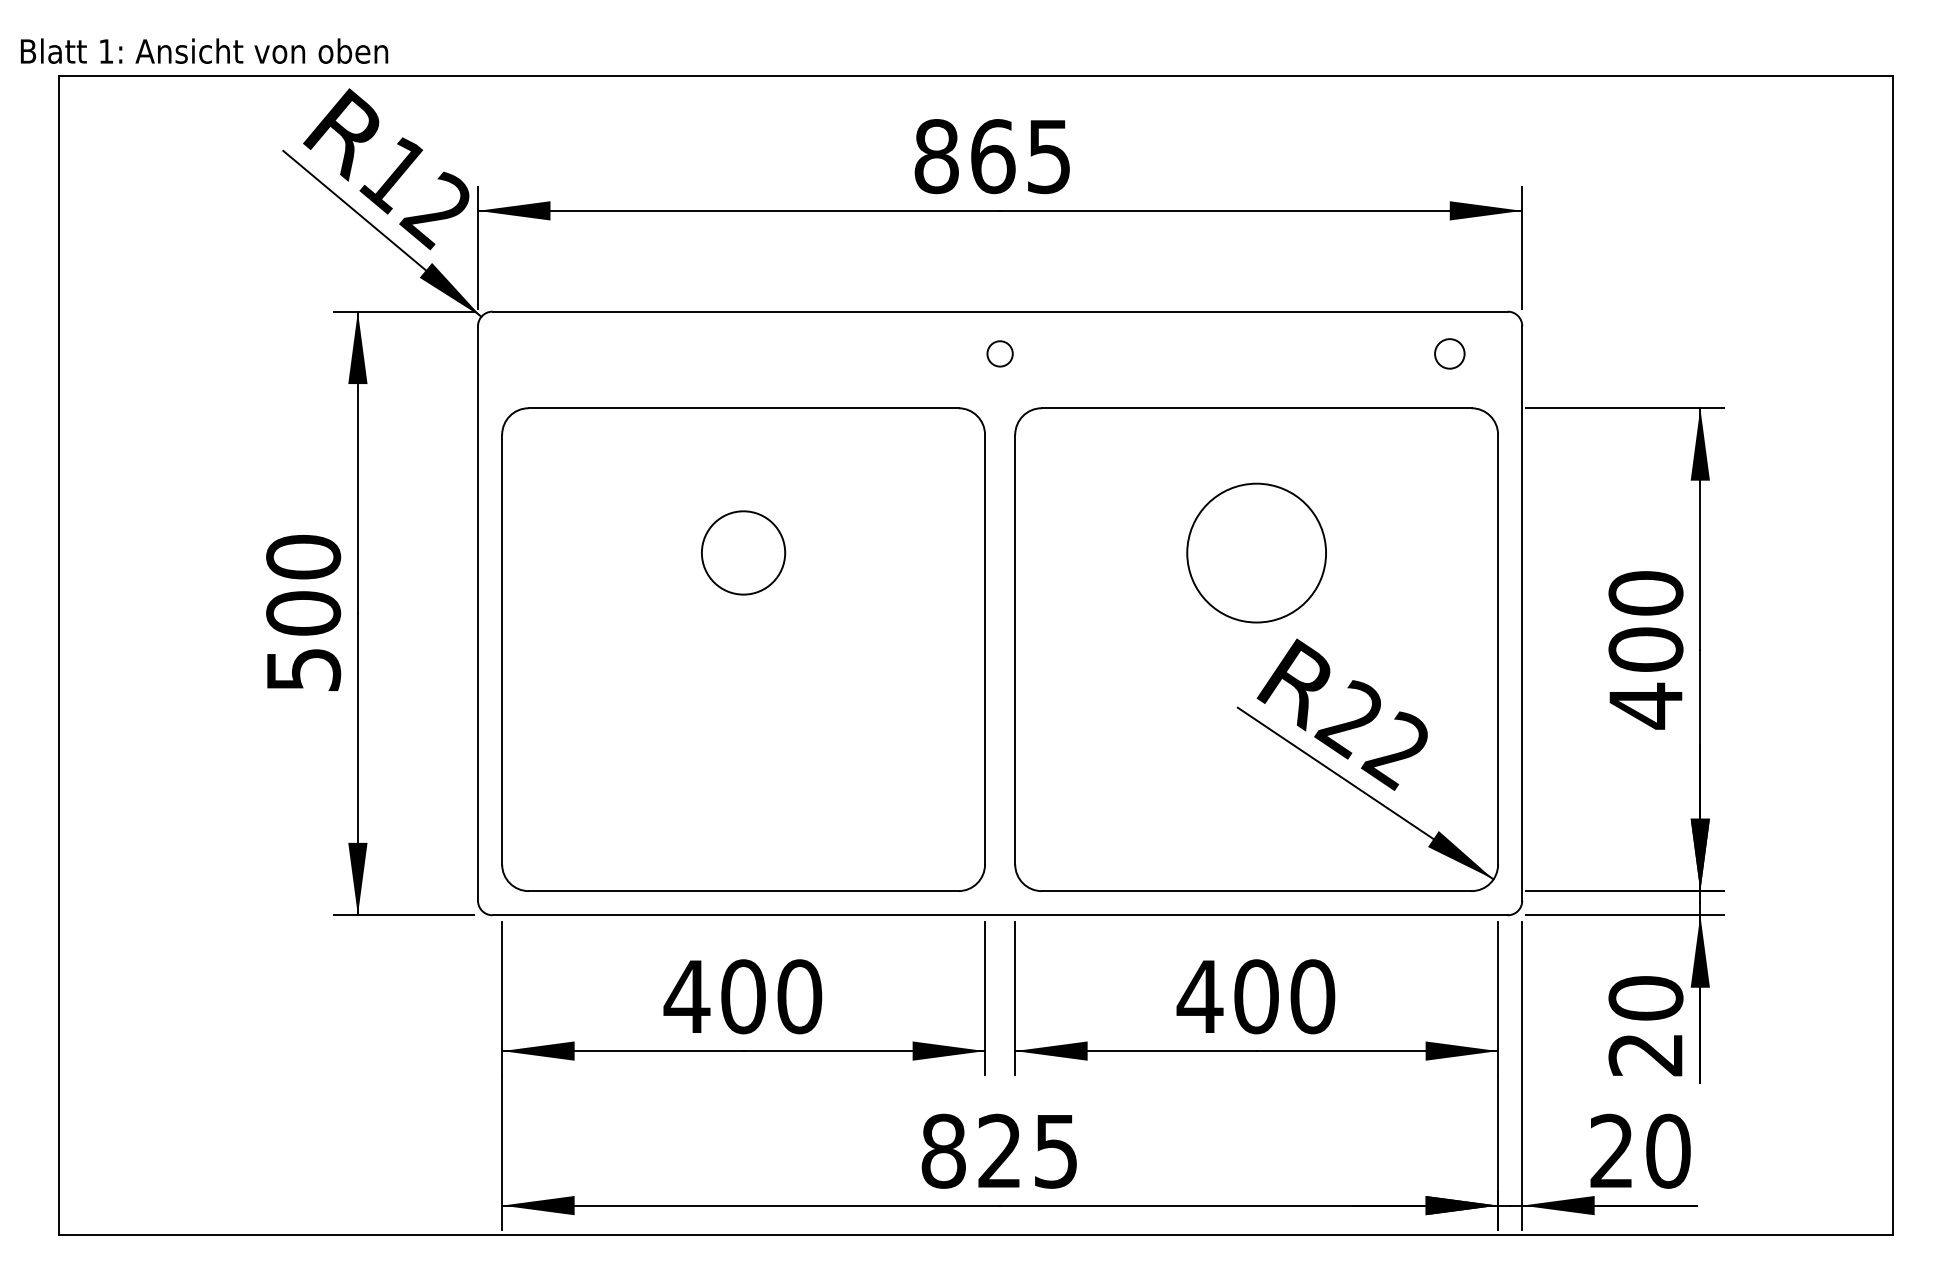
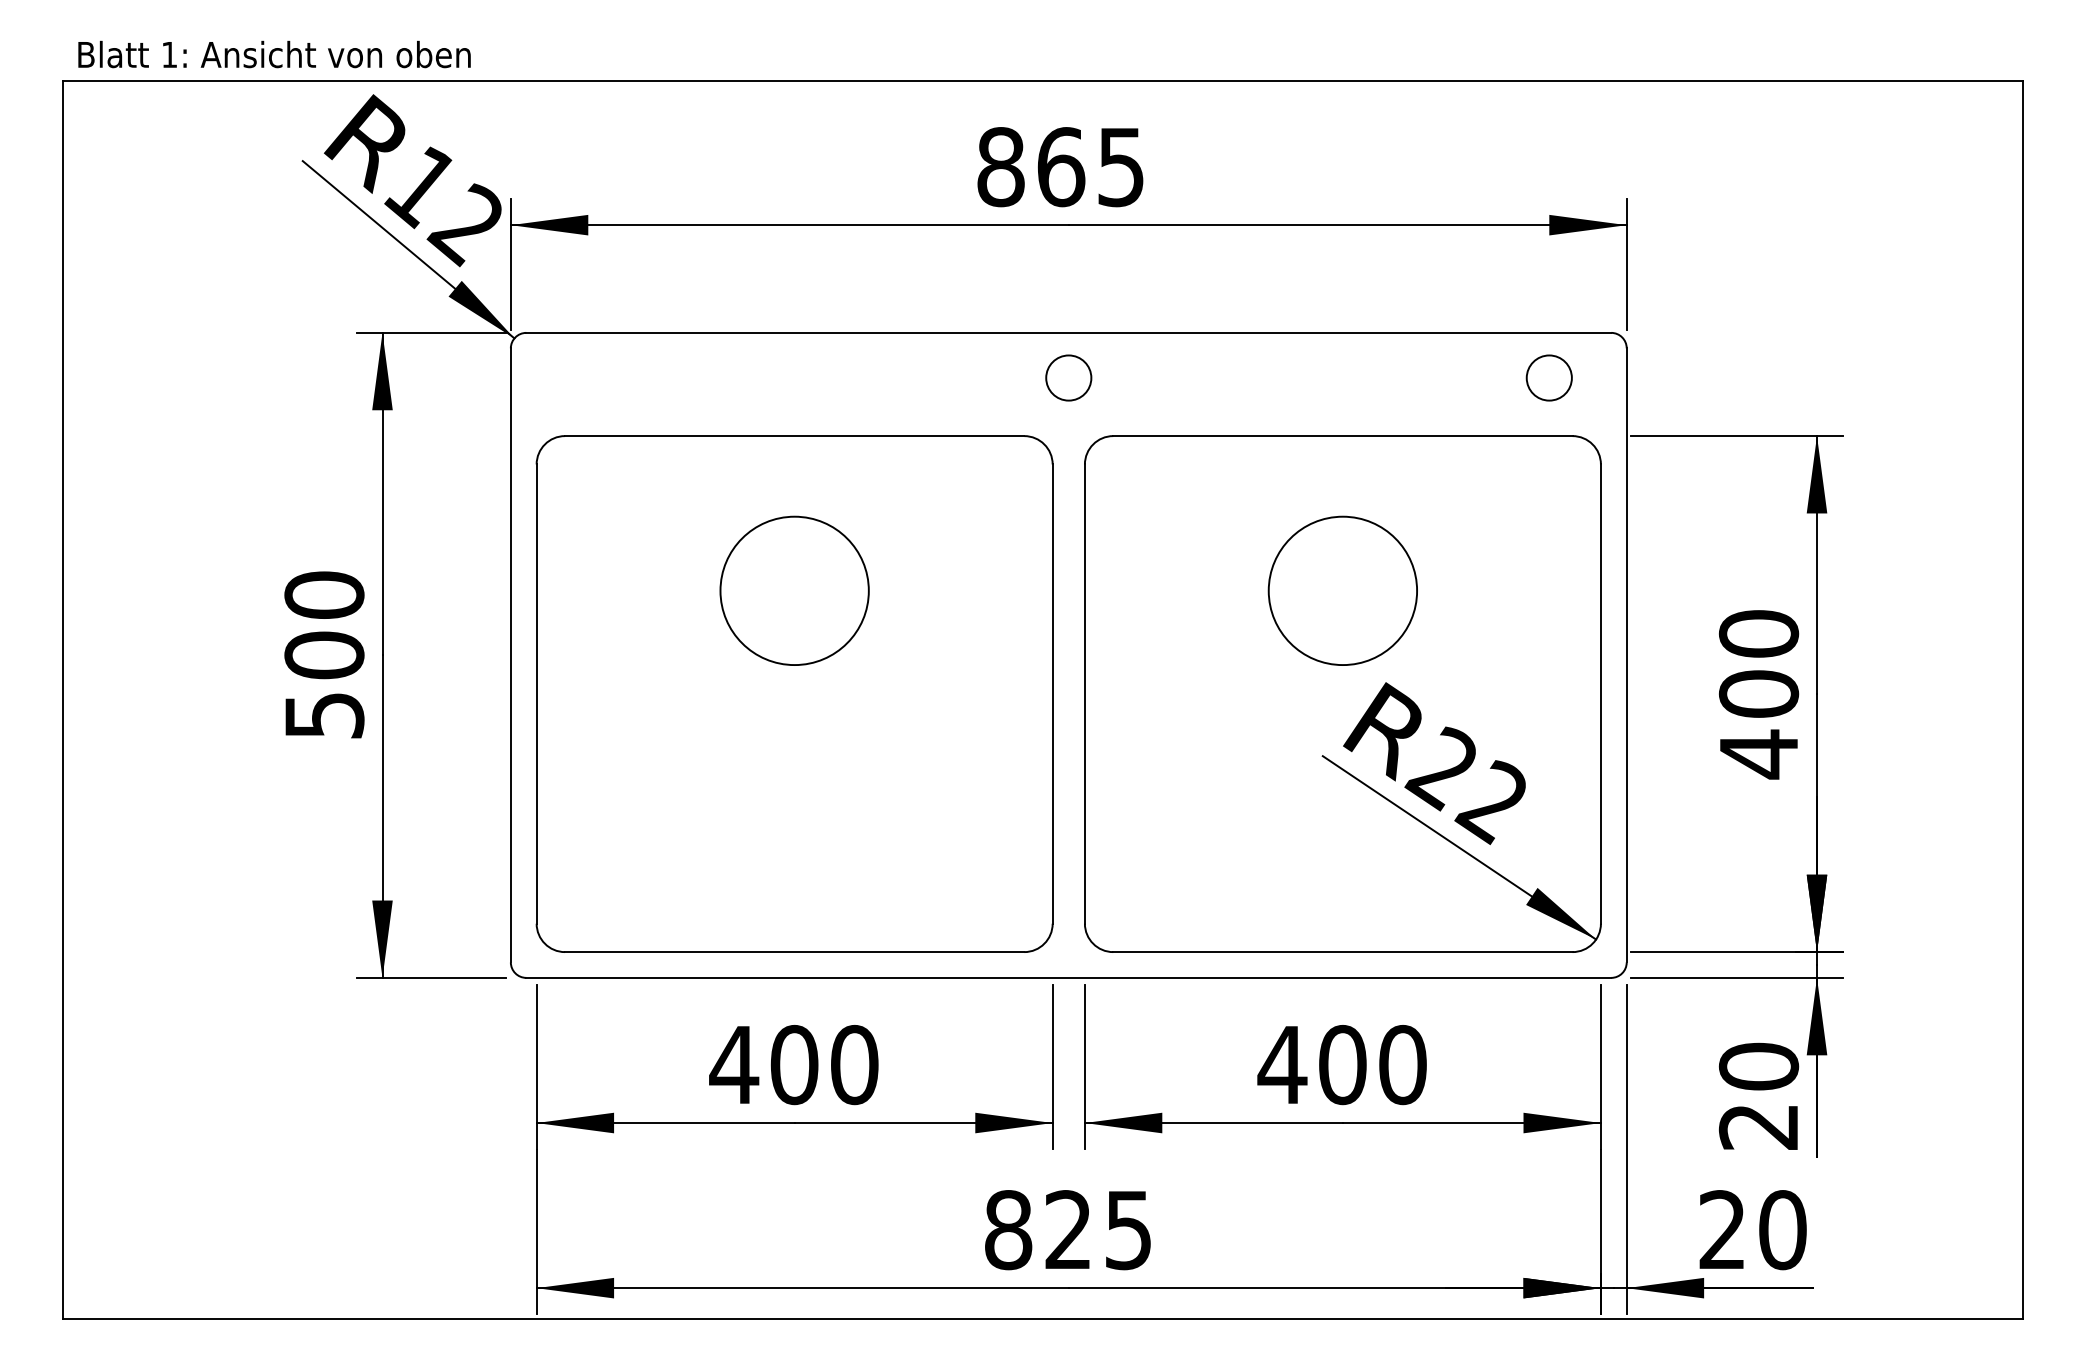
text: (204, 51) -> (274, 54), moved
circle: (999, 353) -> (1068, 377), size x1.67
circle: (1449, 353) -> (1548, 377), size x1.43
circle: (743, 552) -> (794, 590), size x1.67

